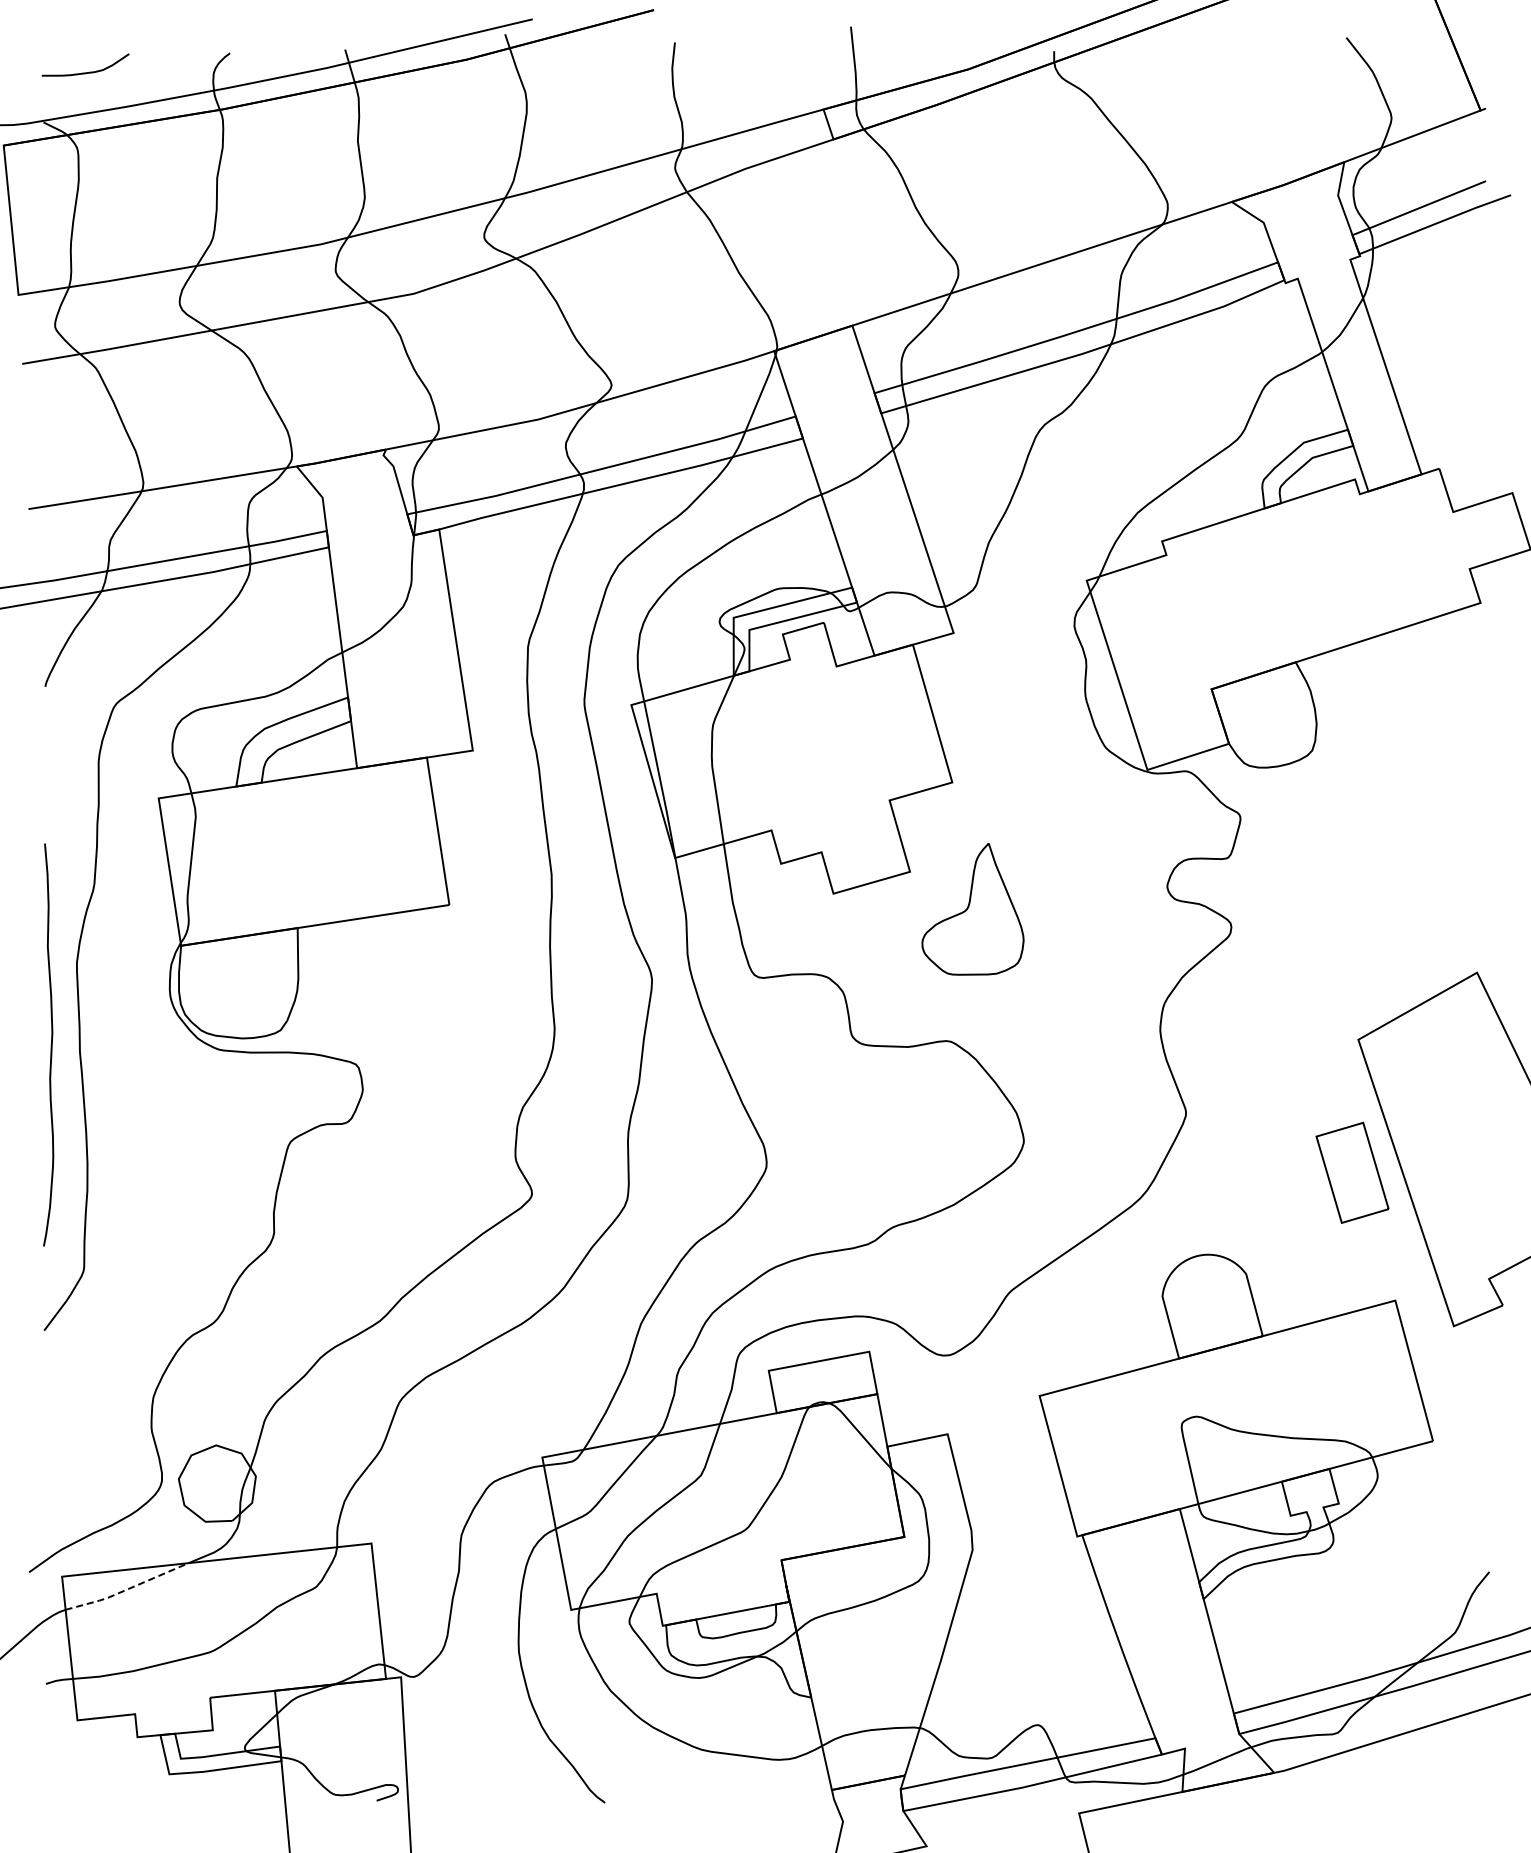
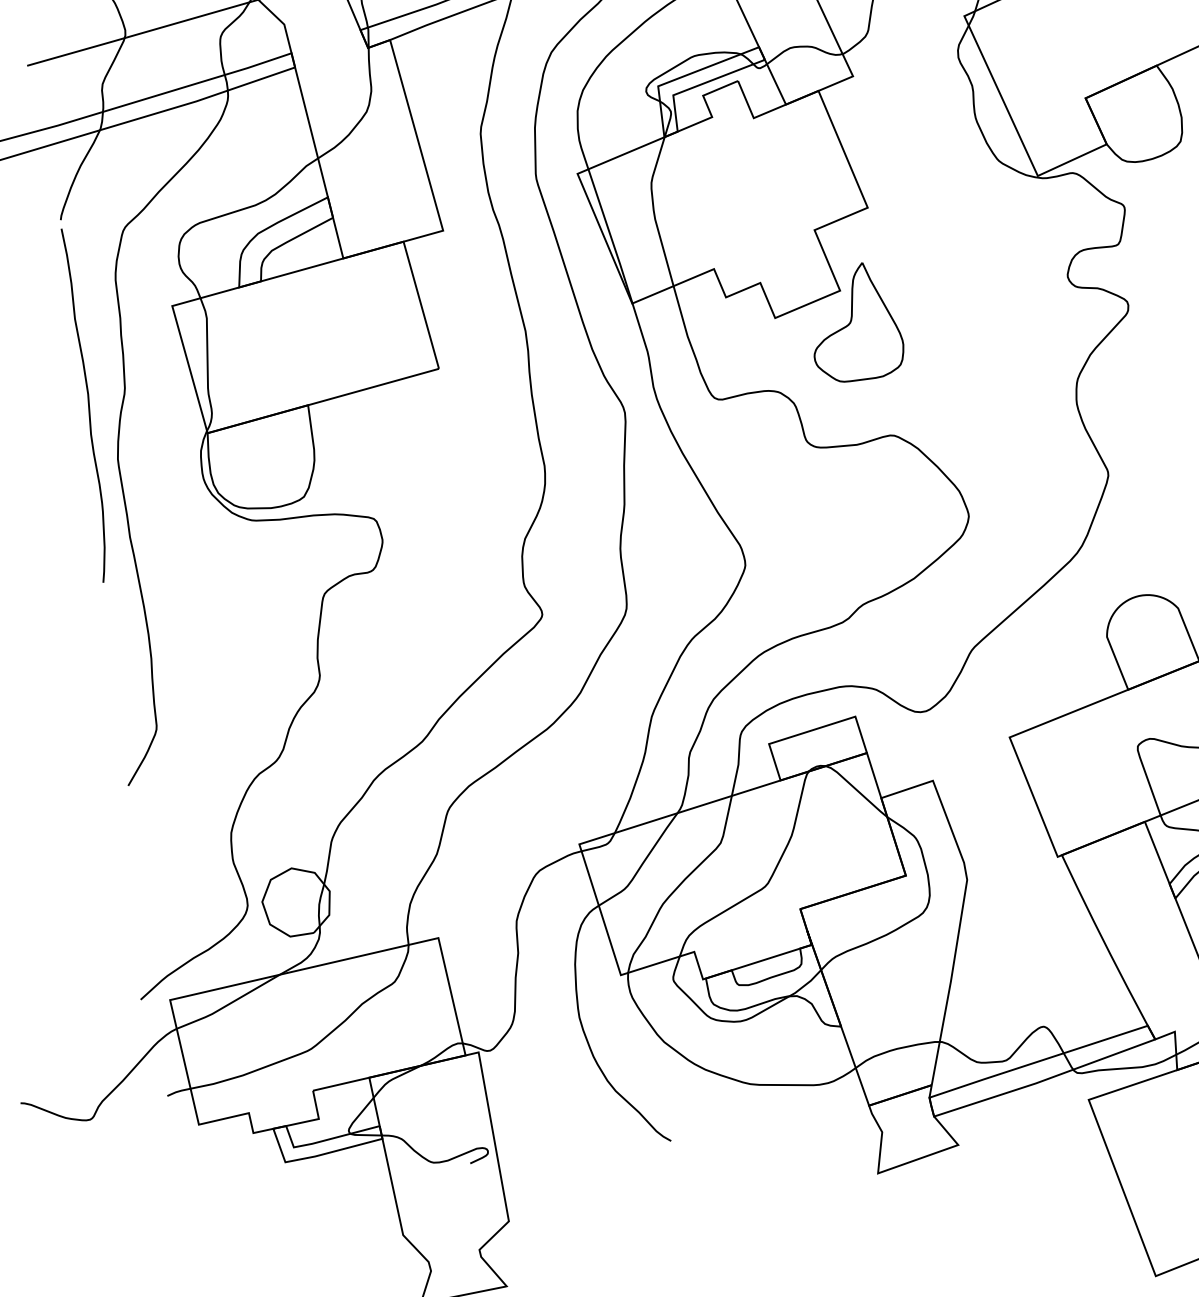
part: (972, 909) -> (855, 322), moved
curve: (50, 1044) -> (87, 404), moved
line: (127, 1589) -> (228, 1004), dashed -> solid

